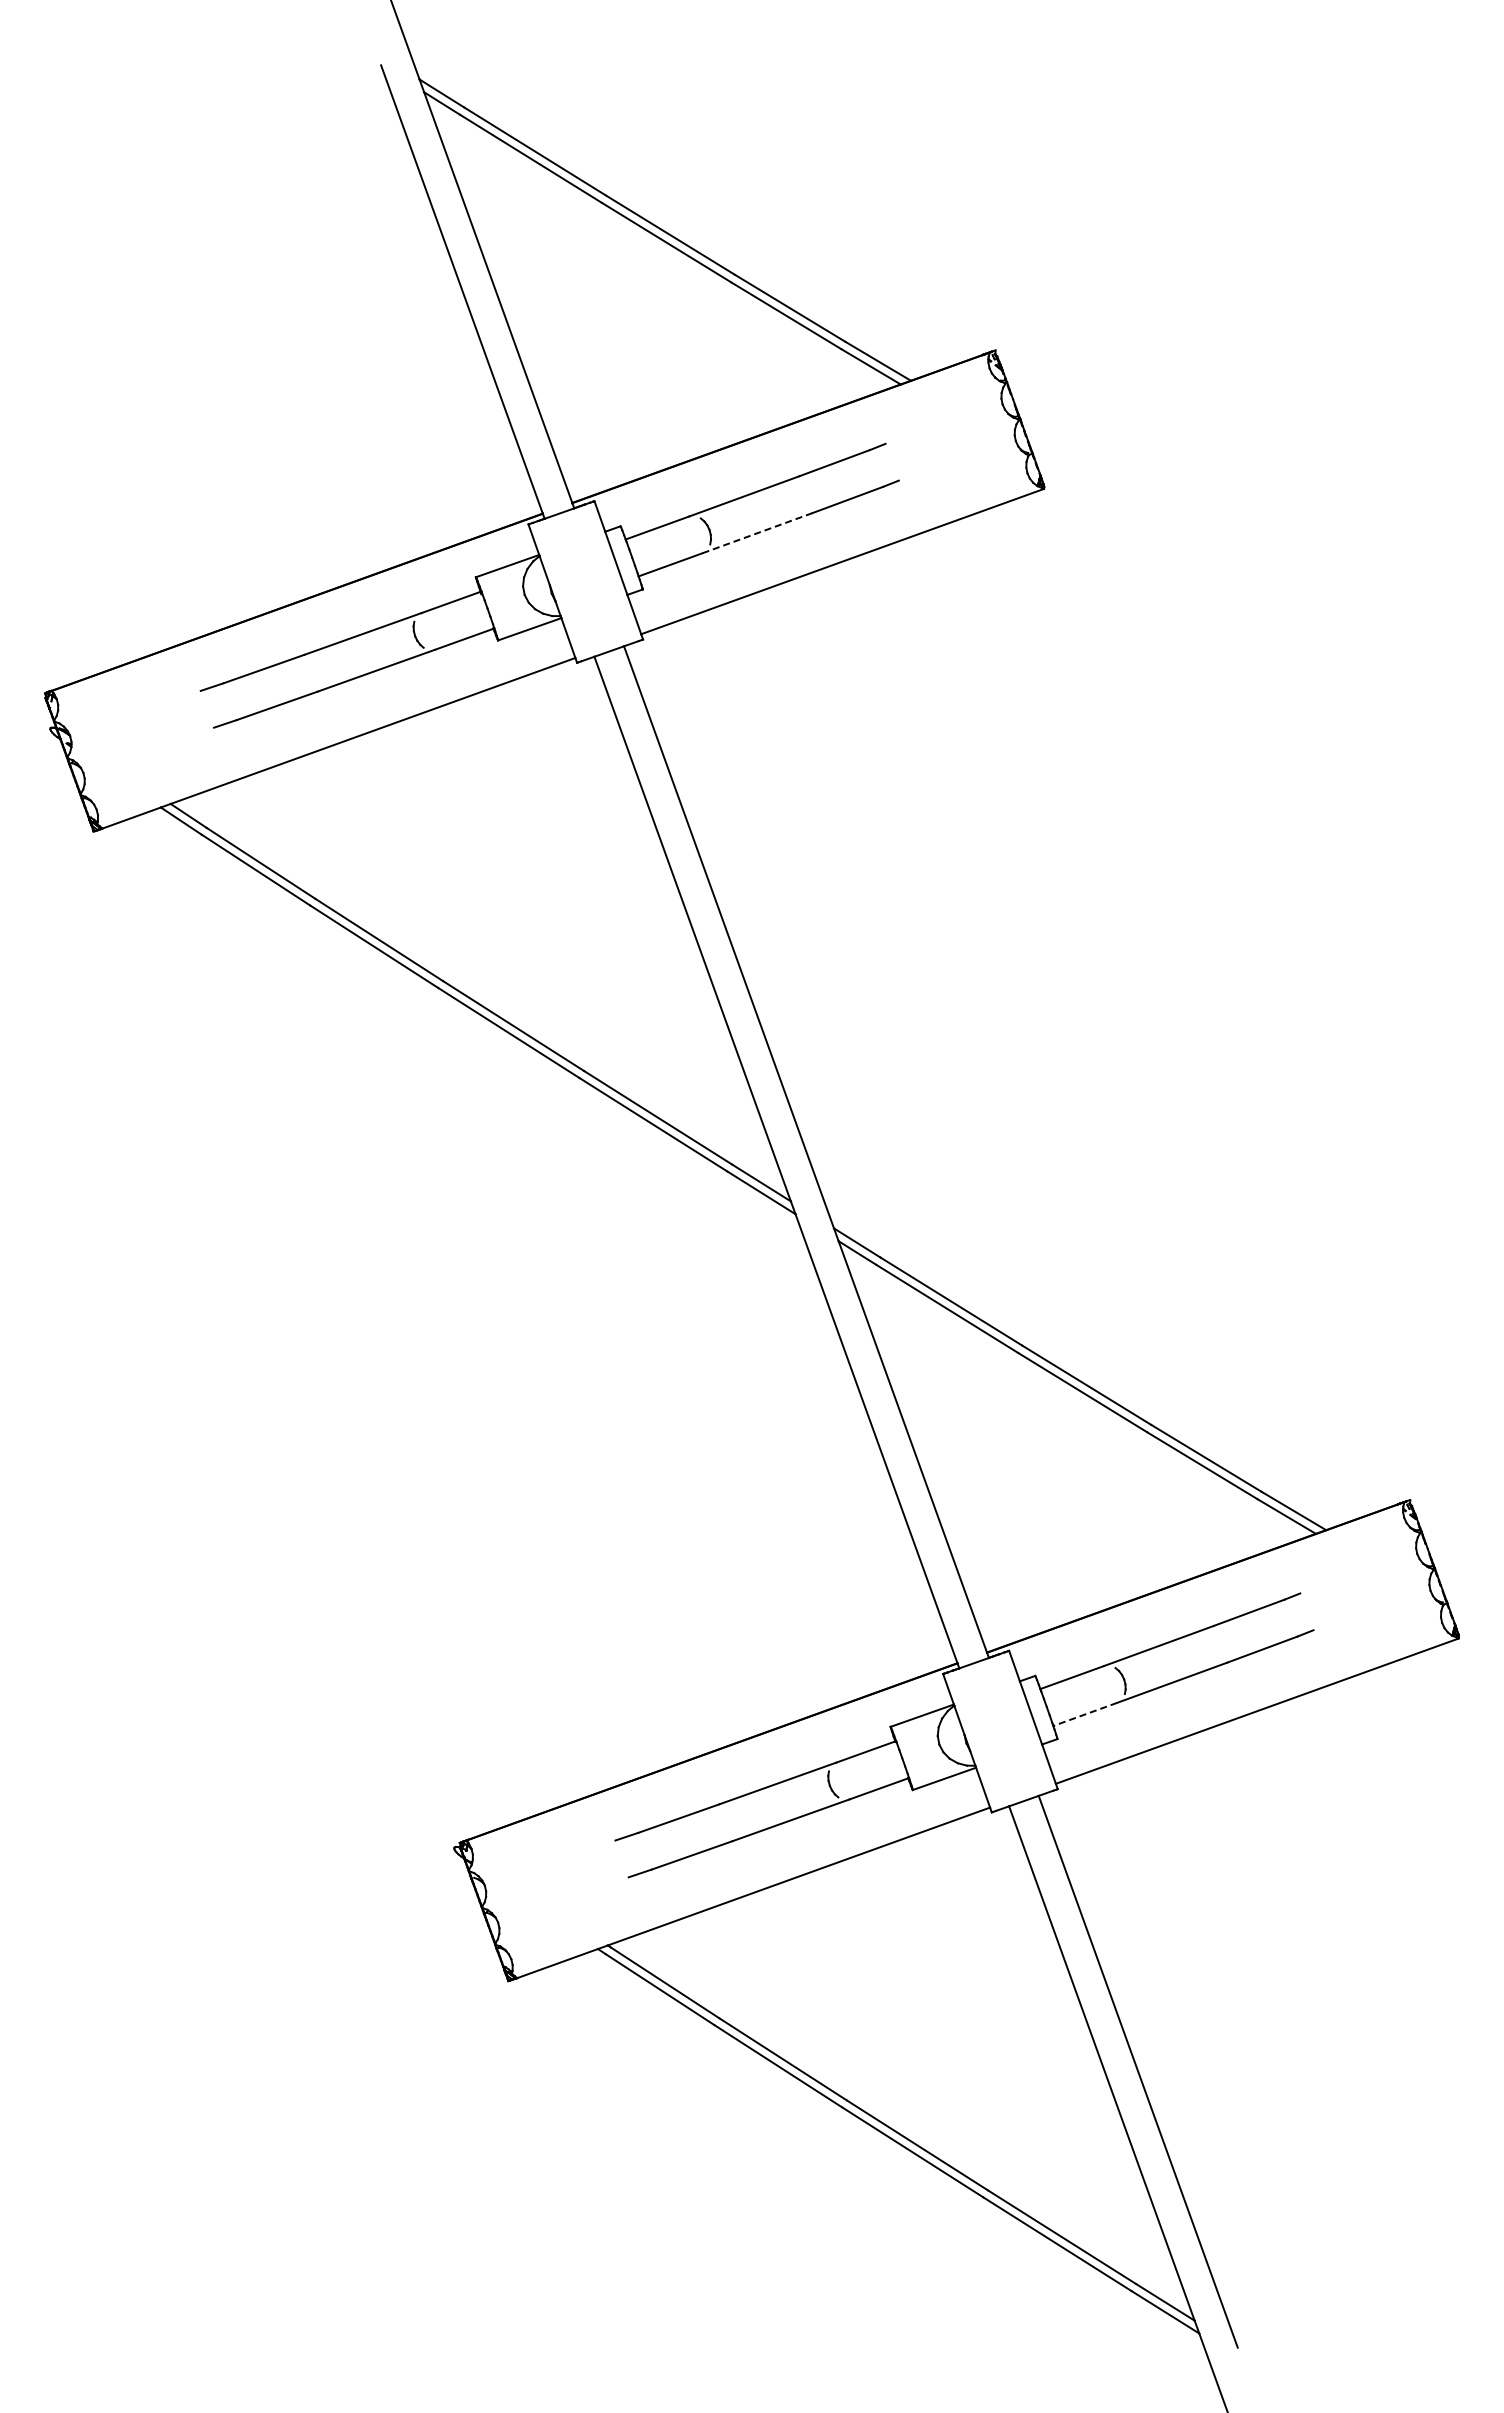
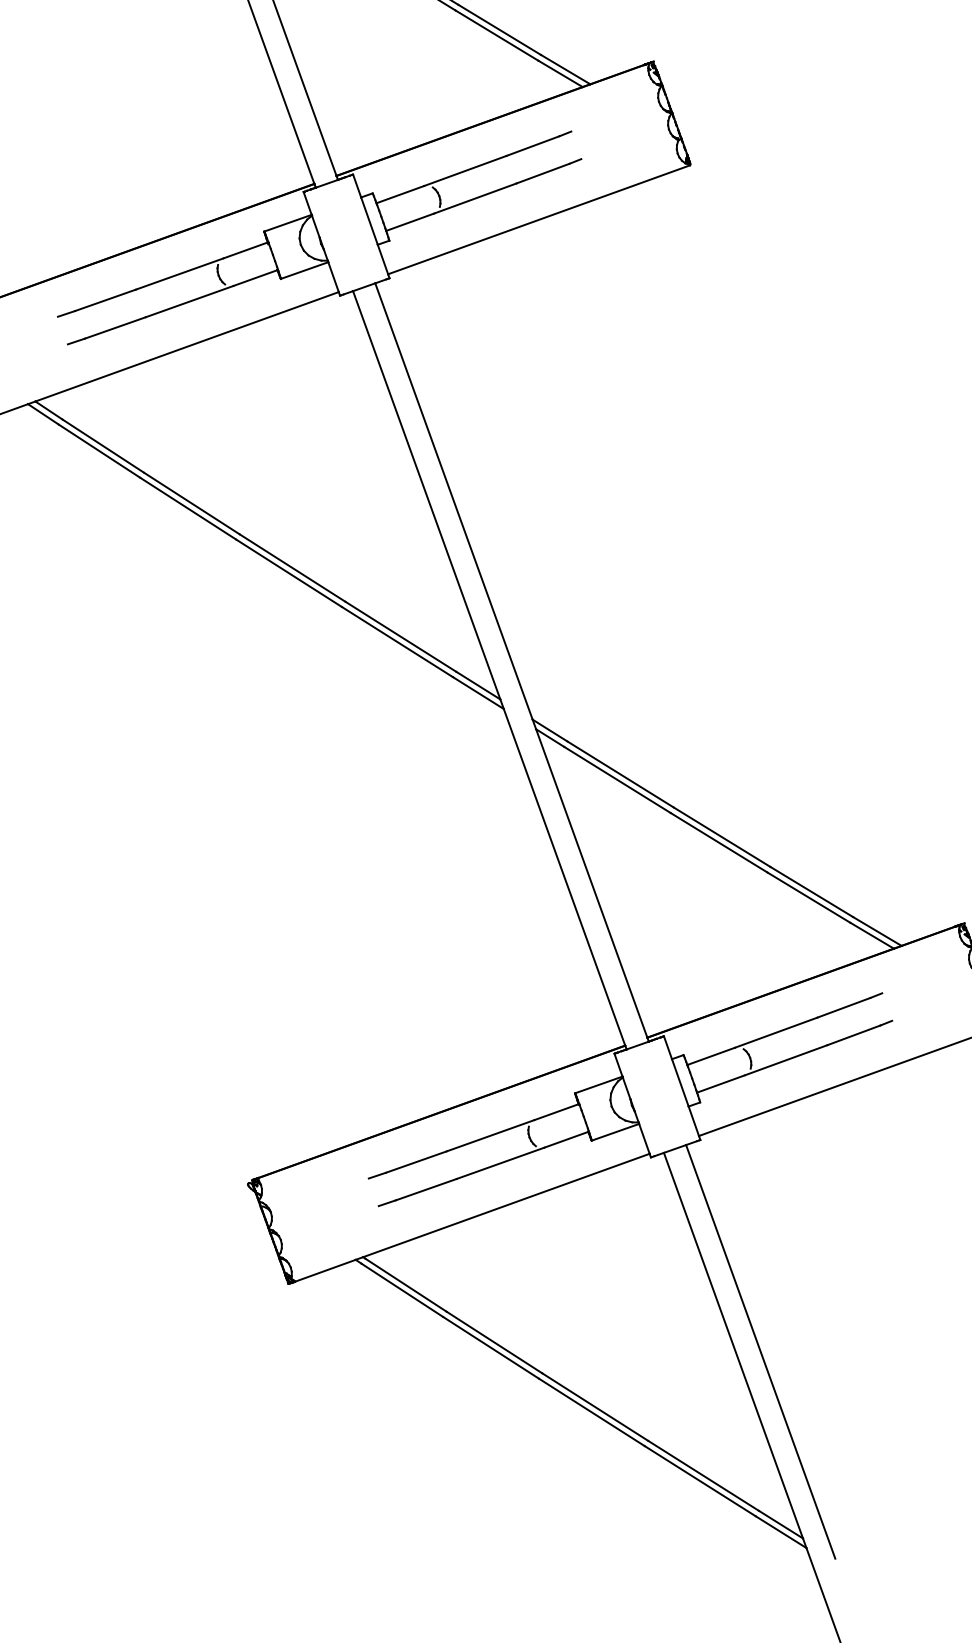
line: (757, 533) -> (475, 198), dashed -> solid
line: (1085, 1714) -> (721, 1084), dashed -> solid

